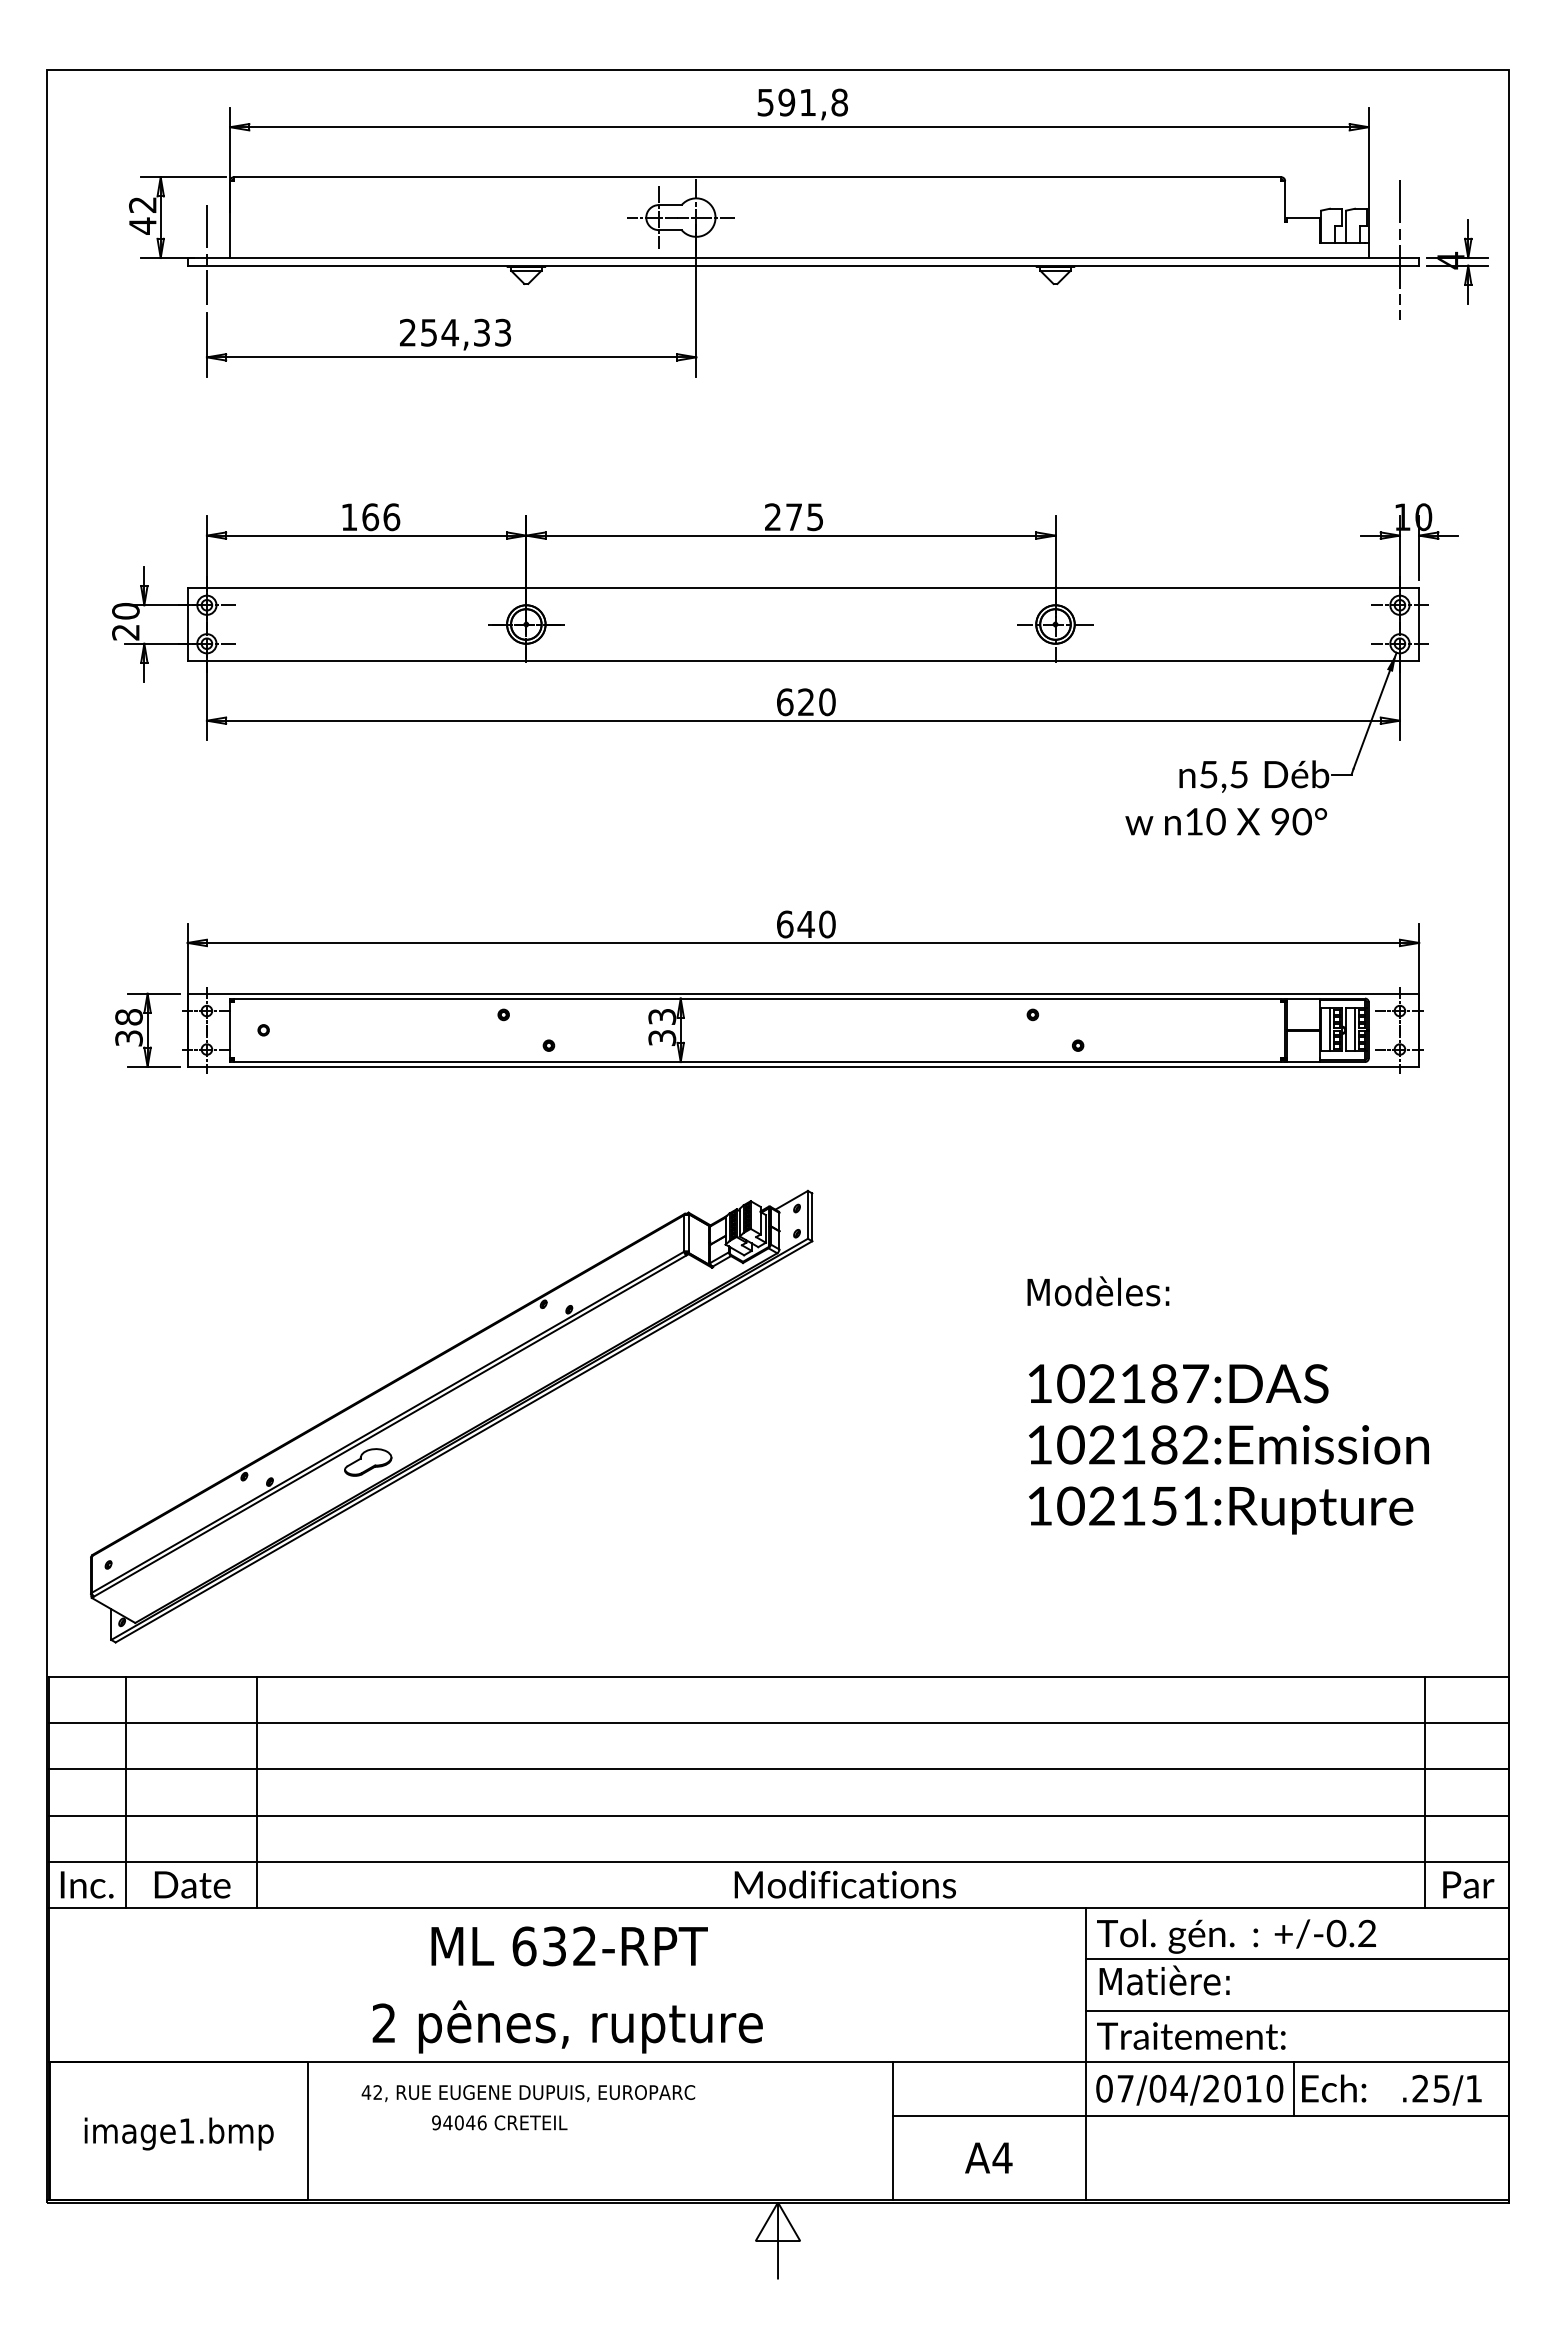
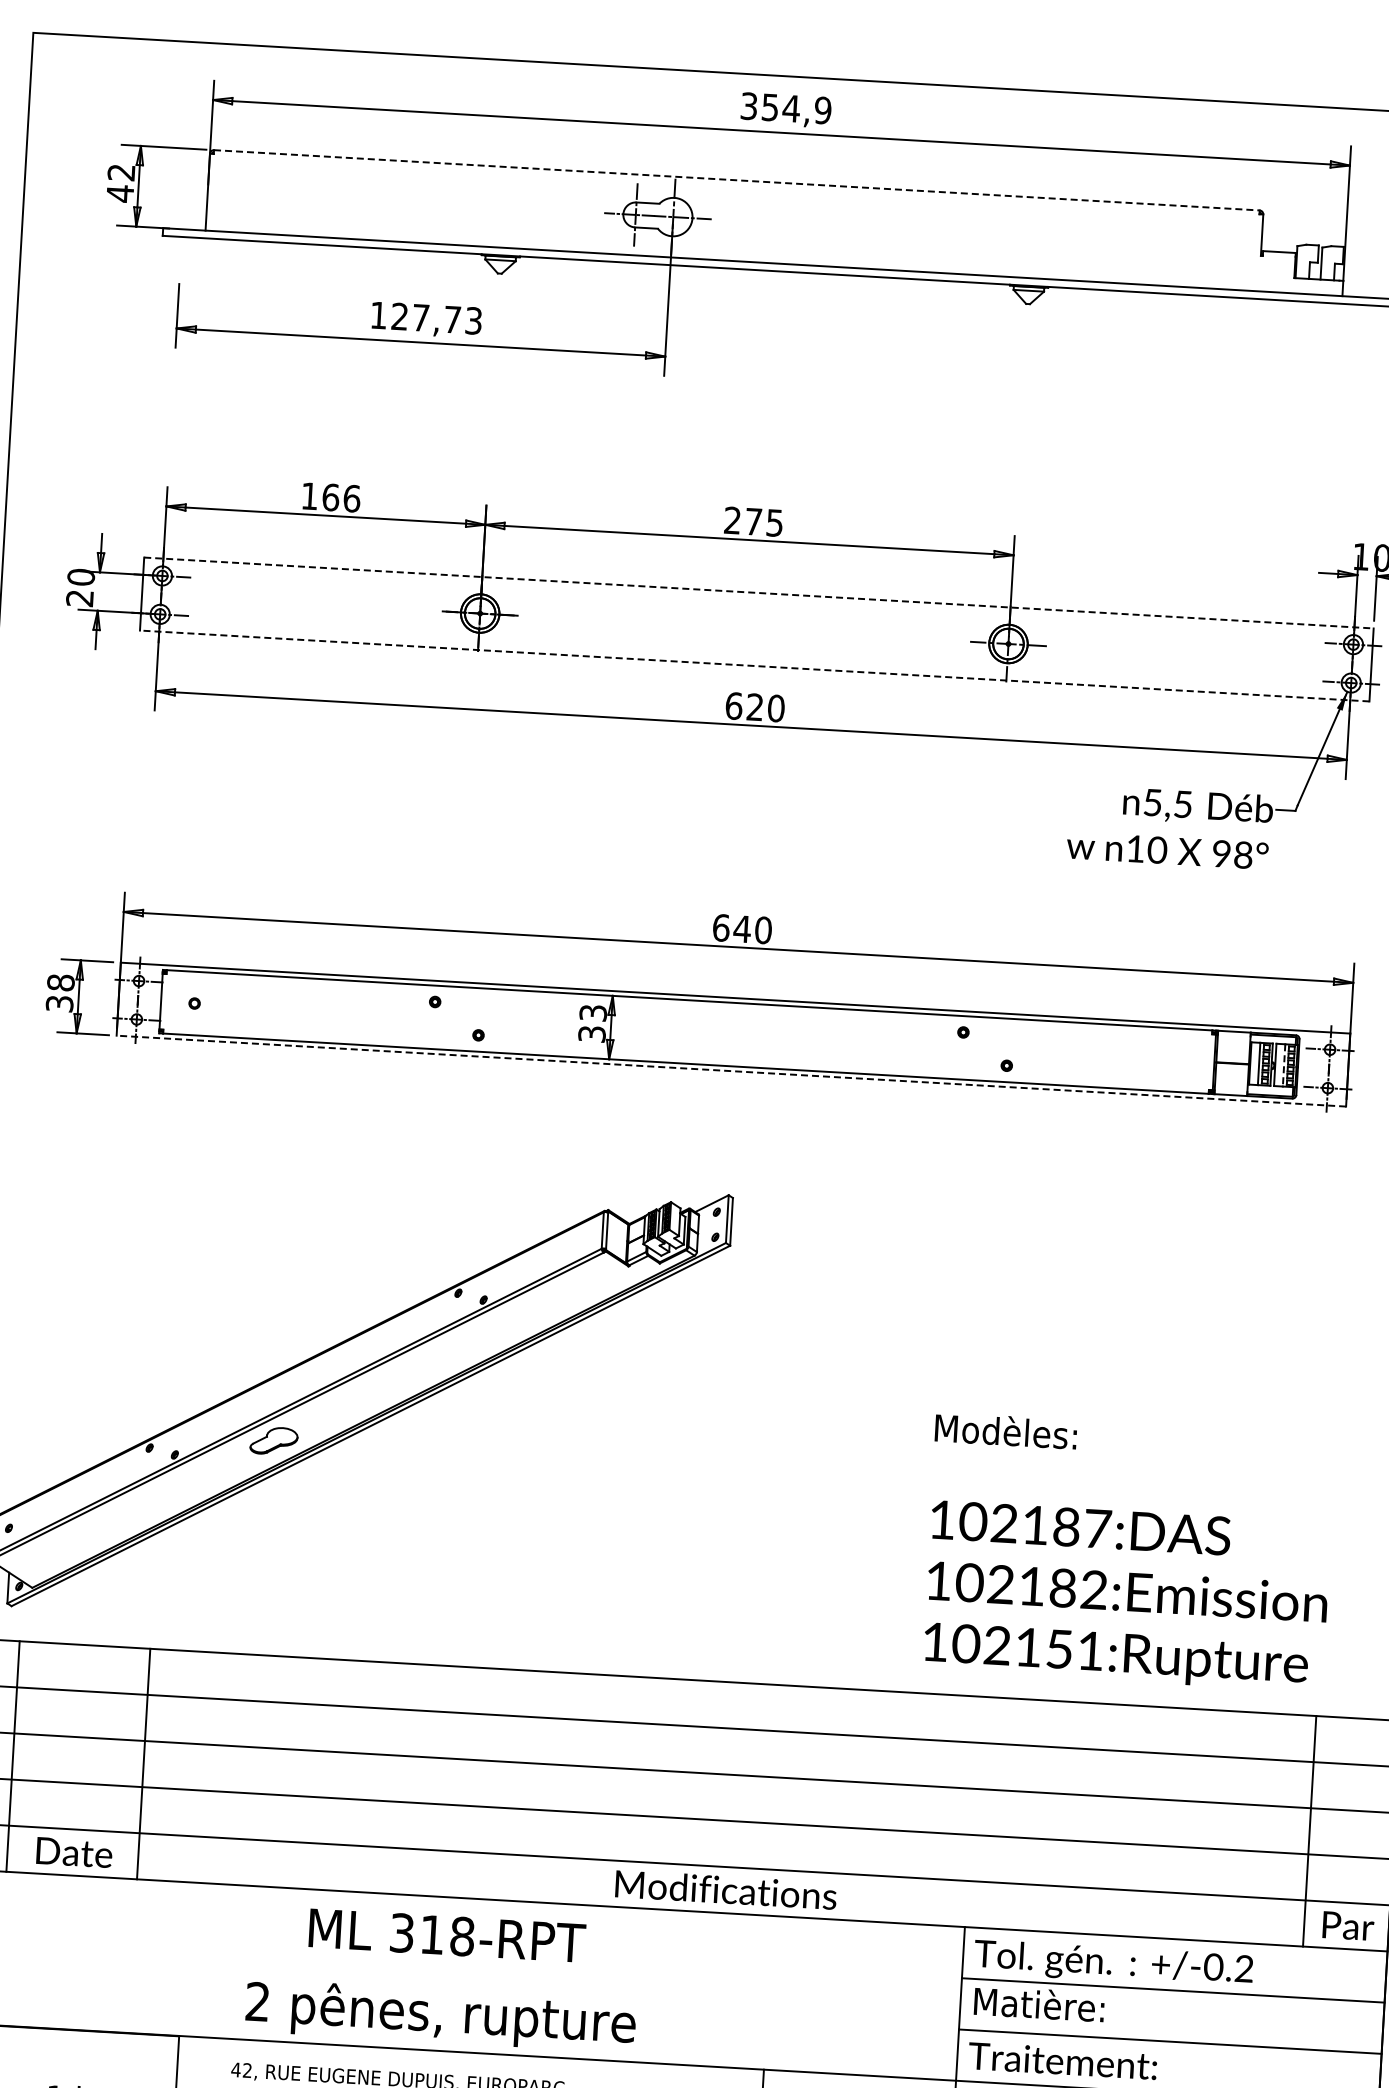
text: (802, 102) -> (785, 108), 591,8 -> 354,9
line: (757, 177) -> (736, 180), solid -> dashed
line: (1399, 249) -> (1373, 289), removed
line: (206, 254) -> (182, 225), removed
text: (444, 332) -> (415, 317), 254,33 -> 127,73
line: (803, 587) -> (759, 592), solid -> dashed
line: (803, 661) -> (754, 666), solid -> dashed
text: (1301, 822) -> (1242, 855), 90° -> 98°
line: (1354, 1029) -> (1283, 1065), solid -> dashed
line: (803, 1066) -> (731, 1070), solid -> dashed
text: (1227, 1405) -> (1128, 1552), moved
text: (554, 1946) -> (432, 1934), 632-RPT -> 318-RPT

